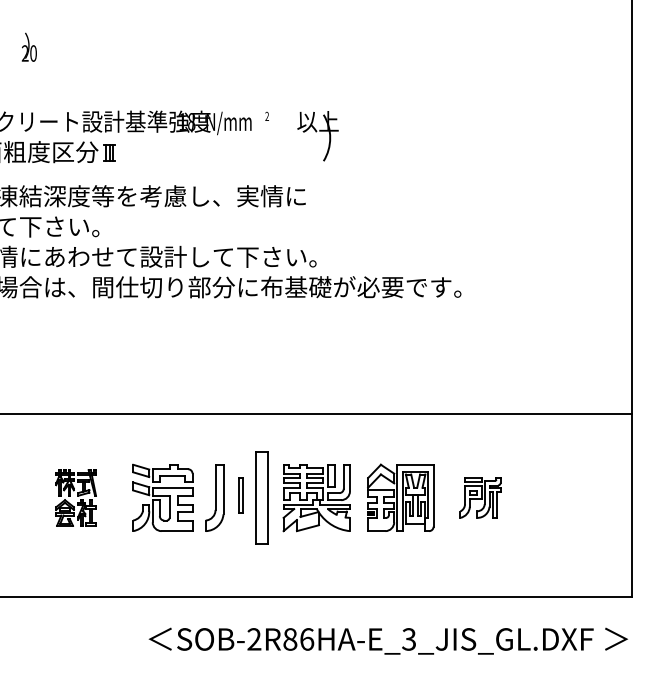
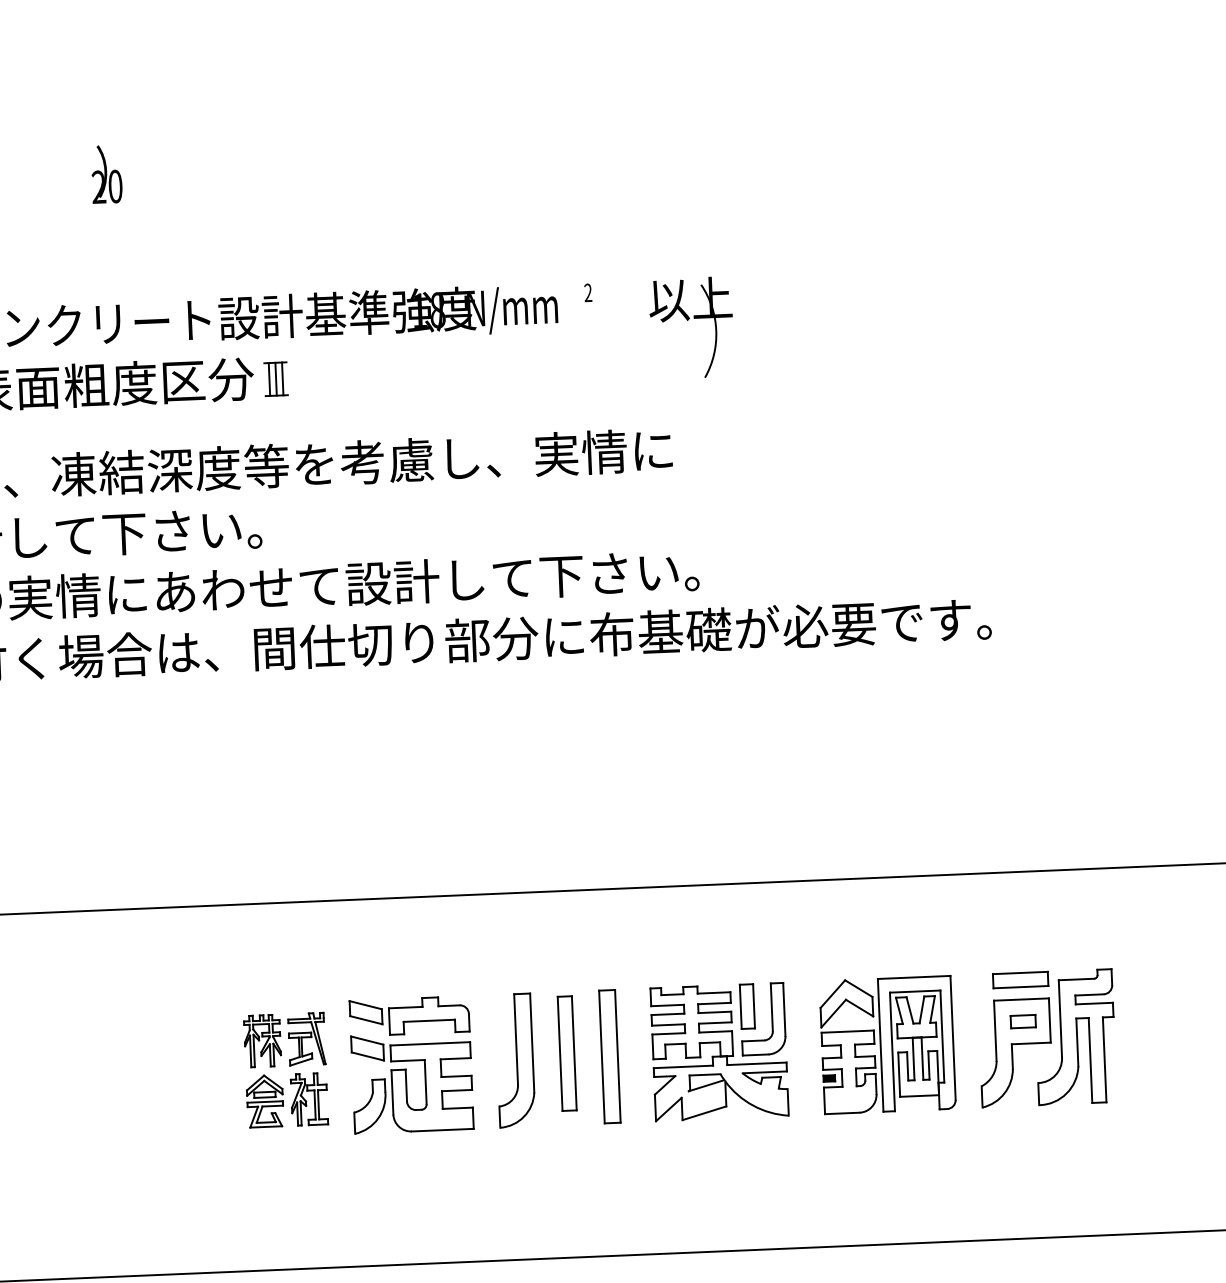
part: (240, 495) -> (566, 1053), size x1.67
part: (75, 497) -> (284, 1069), moved
part: (261, 497) -> (608, 1055), size x0.71
part: (480, 497) -> (1047, 1037), size x1.67

